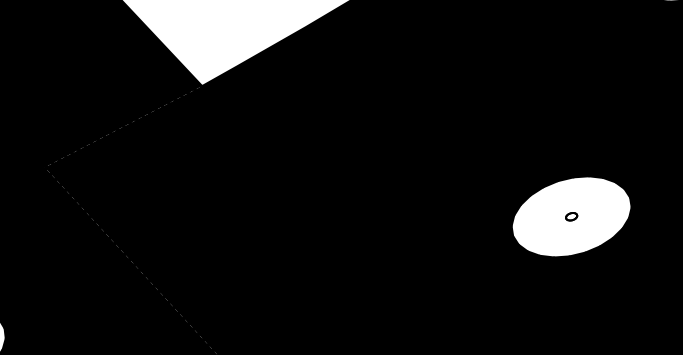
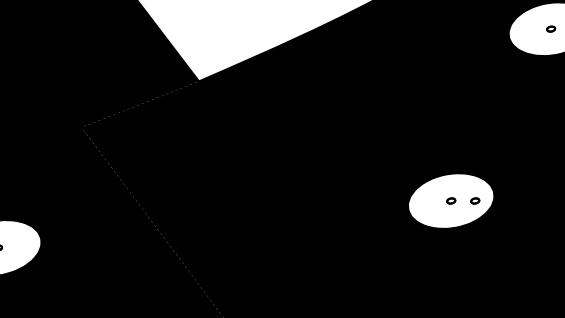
part: (605, 212) -> (475, 200), added

